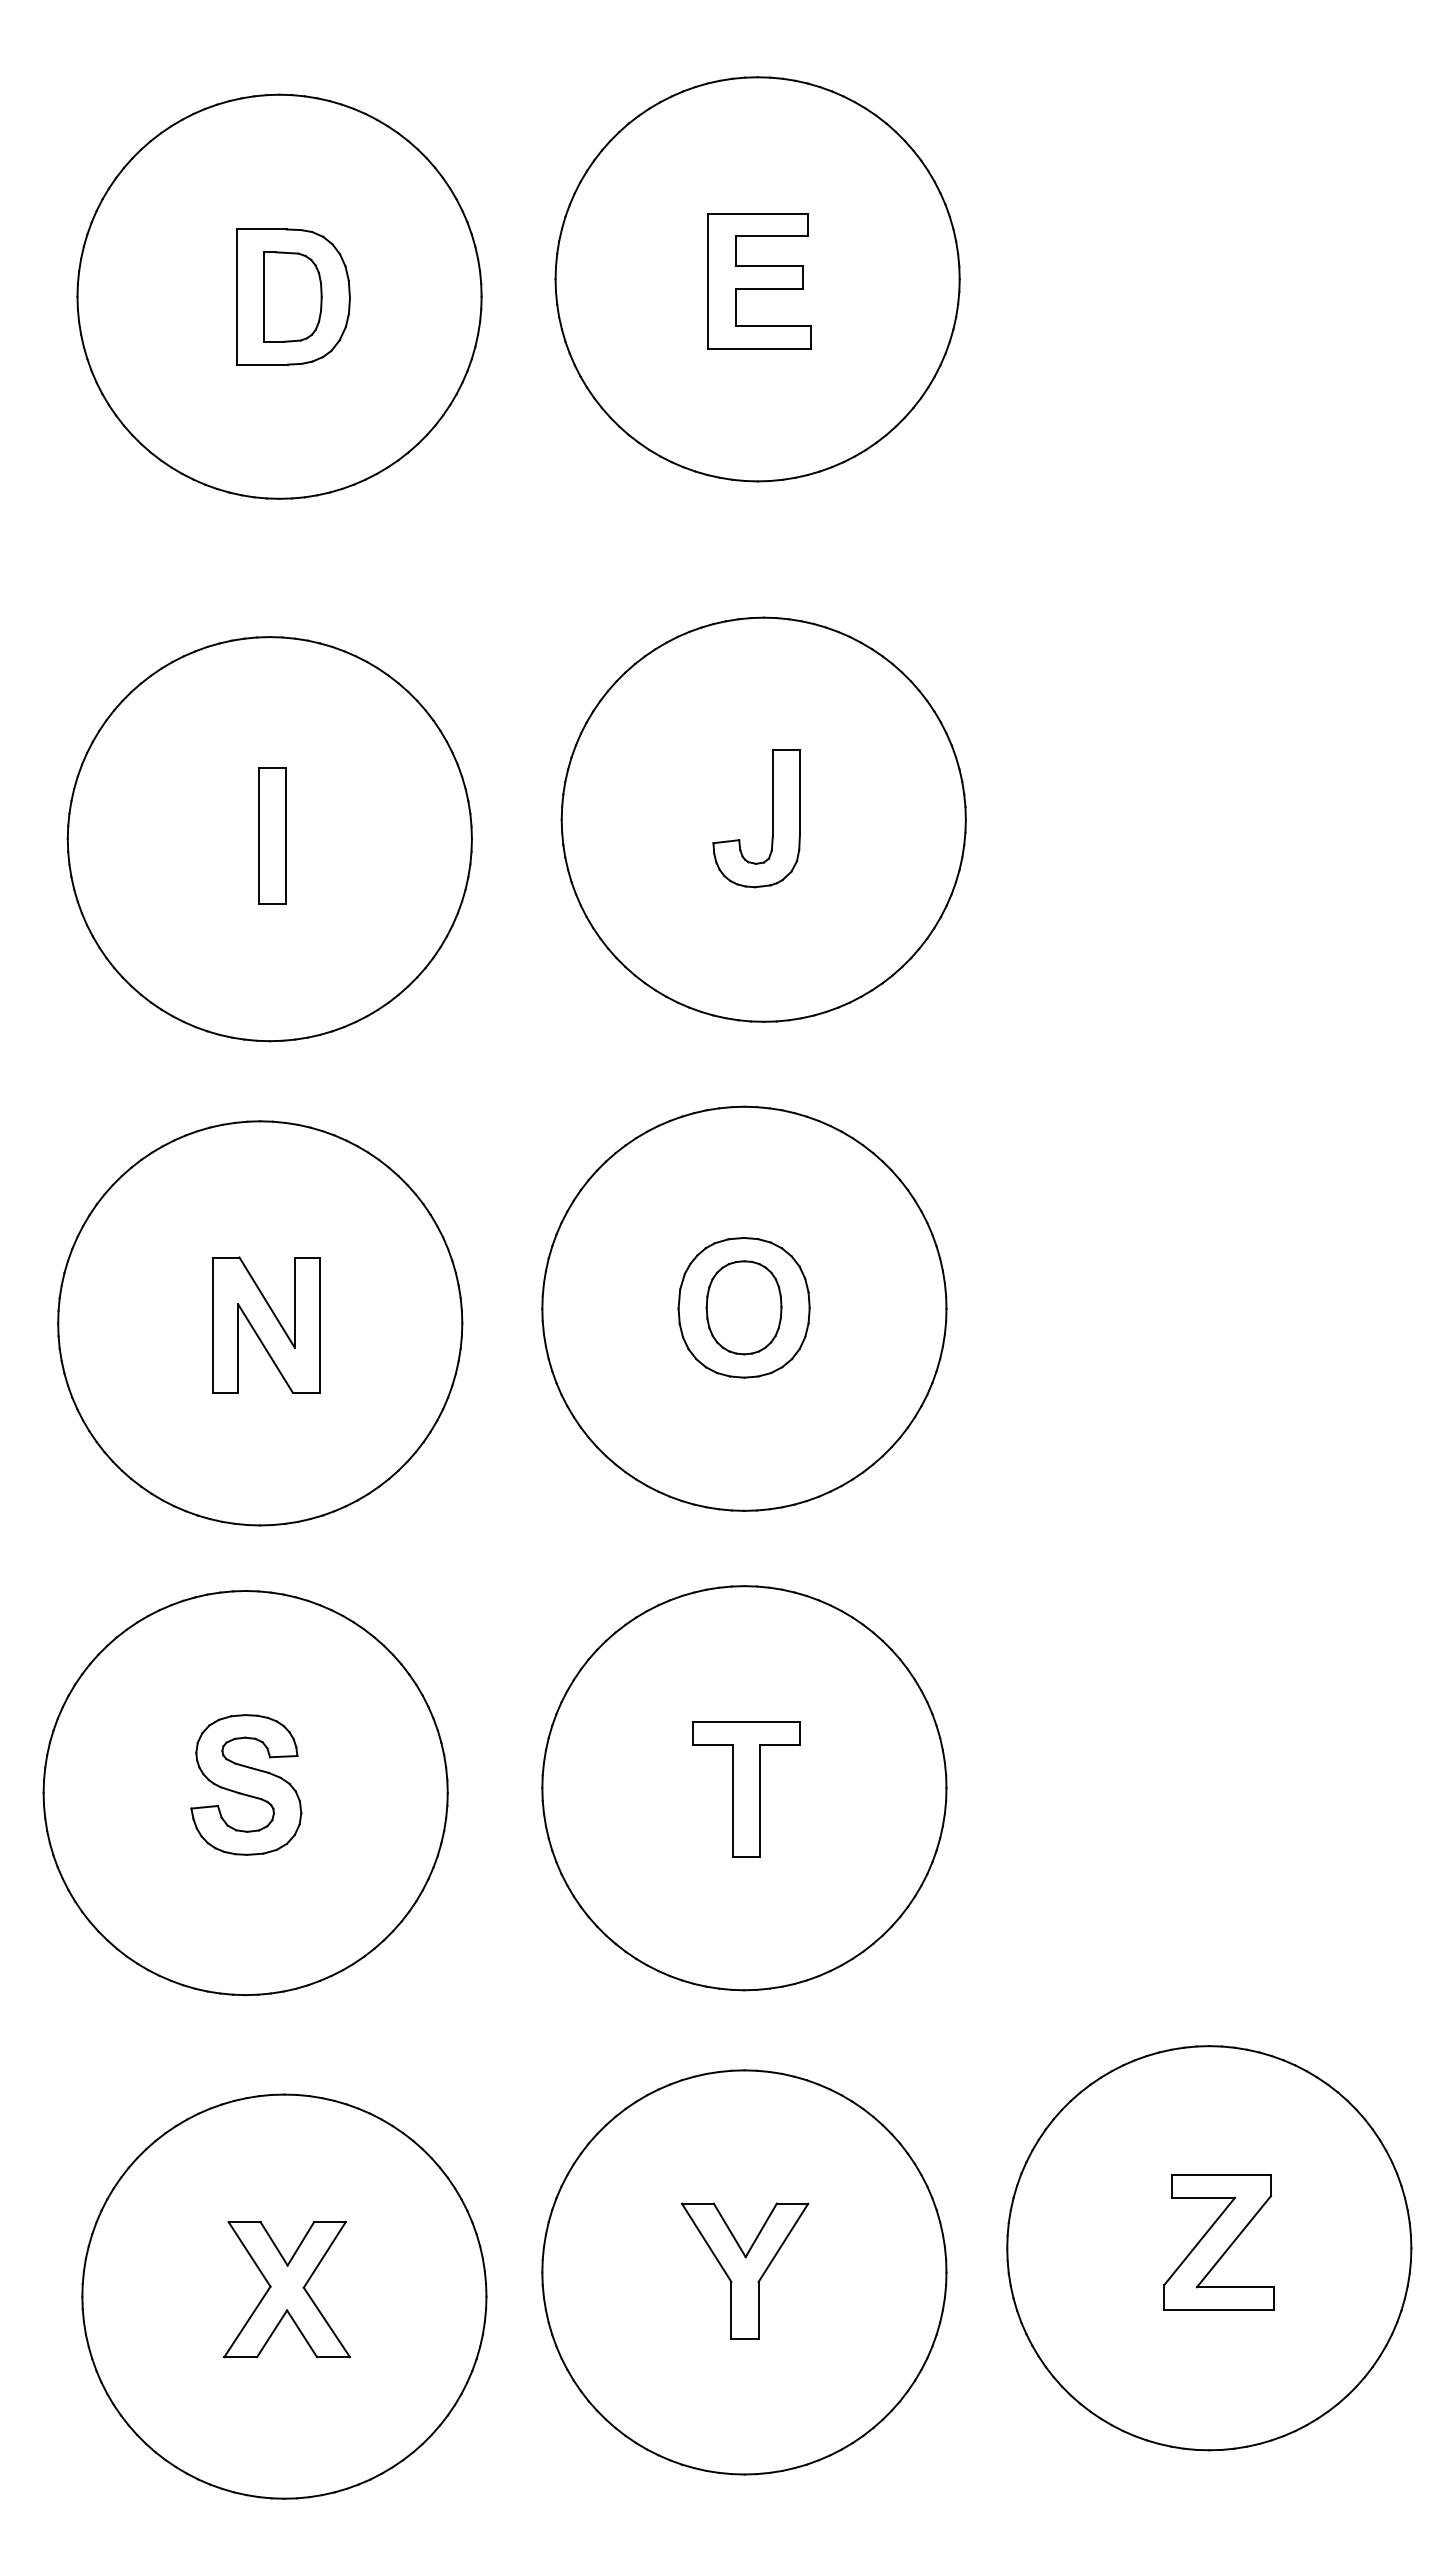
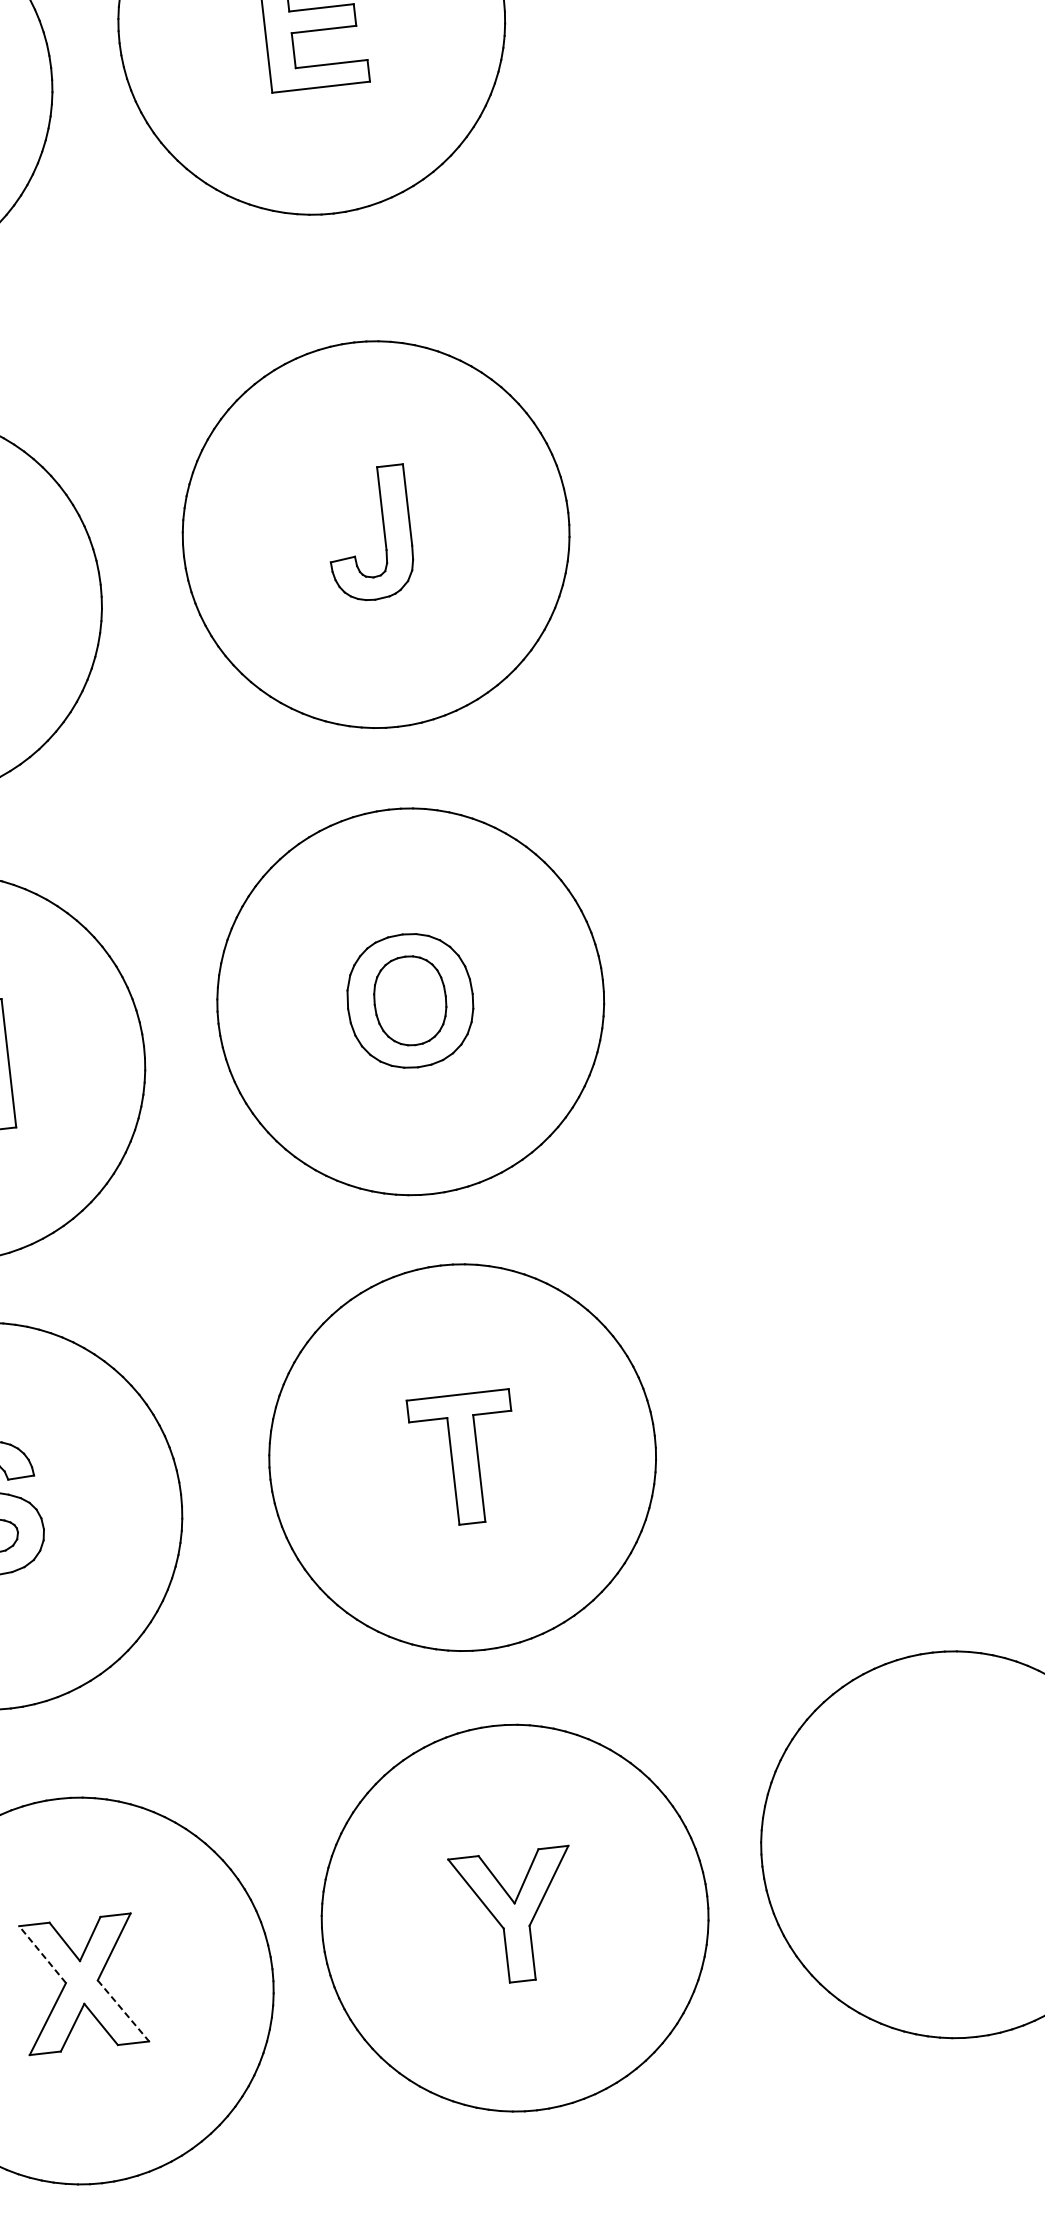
part: (1218, 2242) -> (962, 1838), removed
line: (249, 2253) -> (42, 1953), solid -> dashed
line: (326, 2322) -> (123, 2011), solid -> dashed

